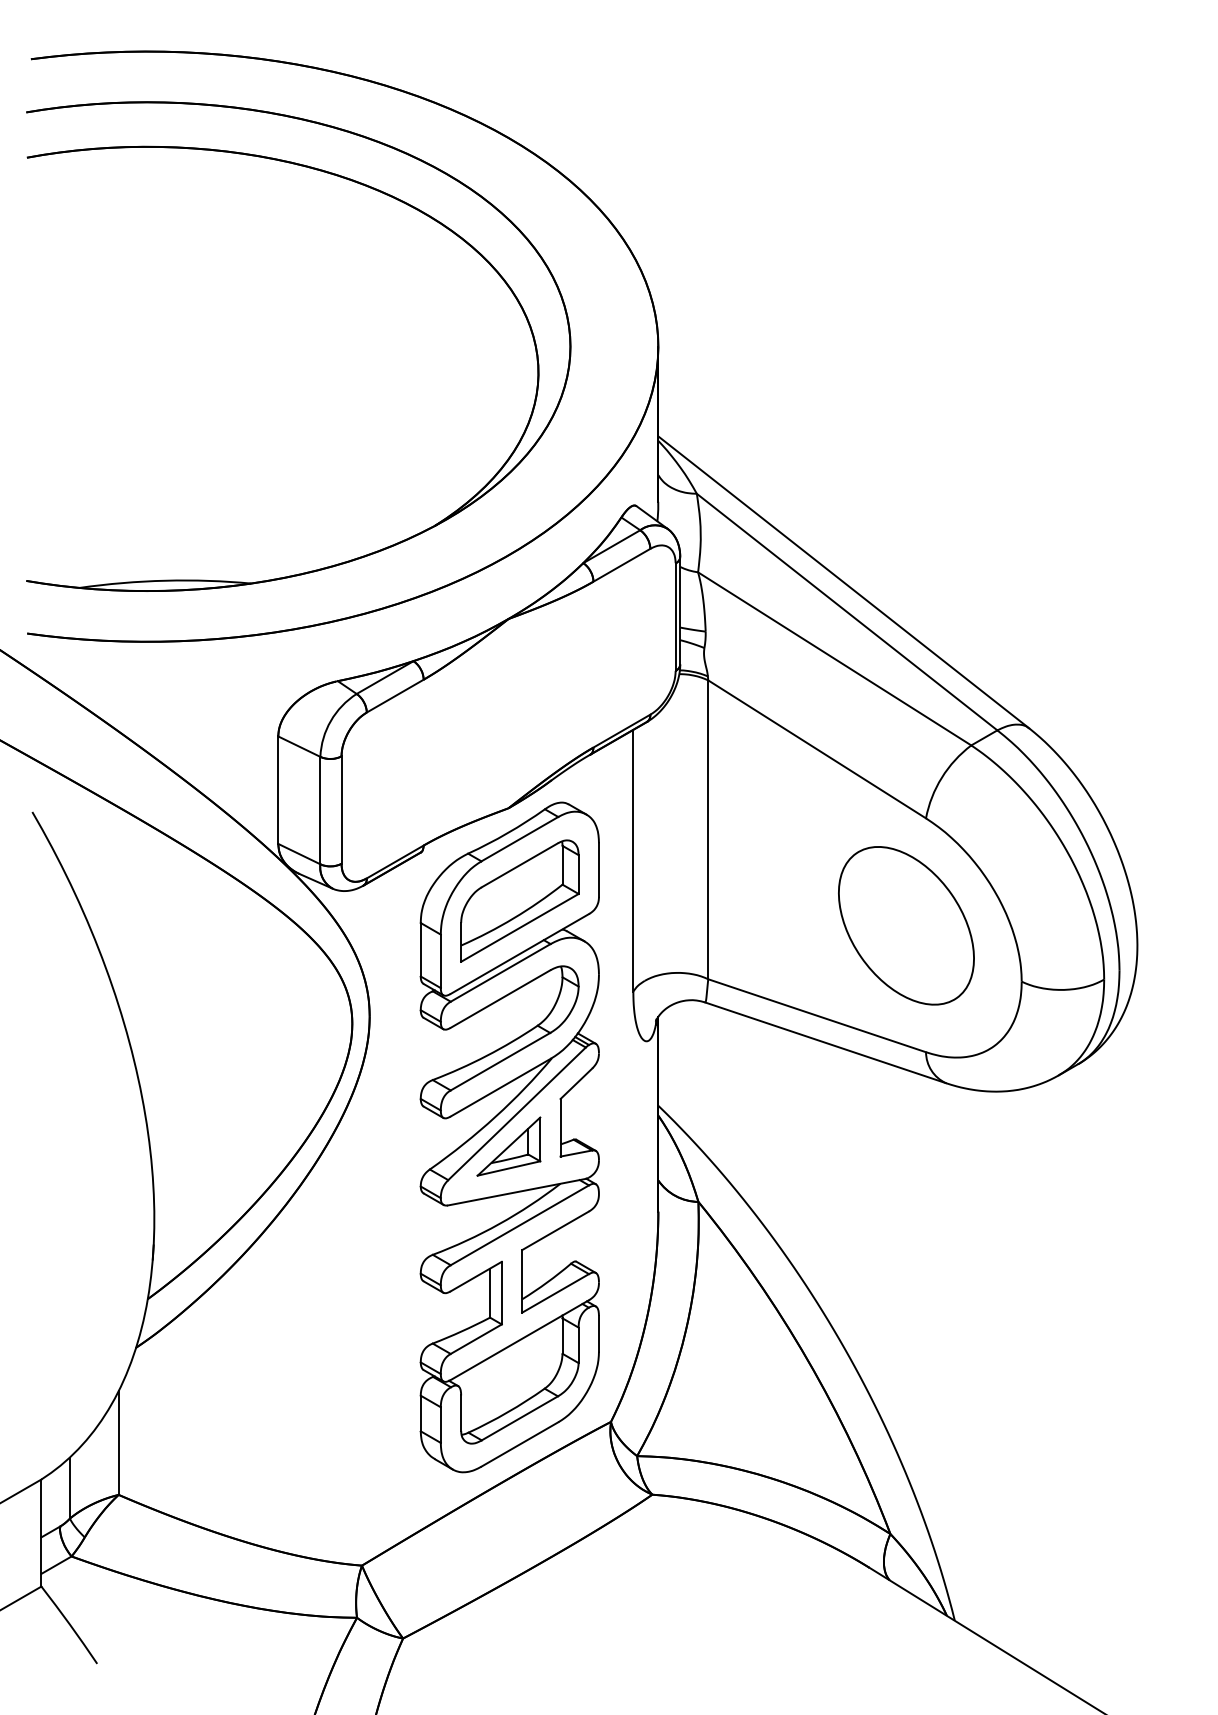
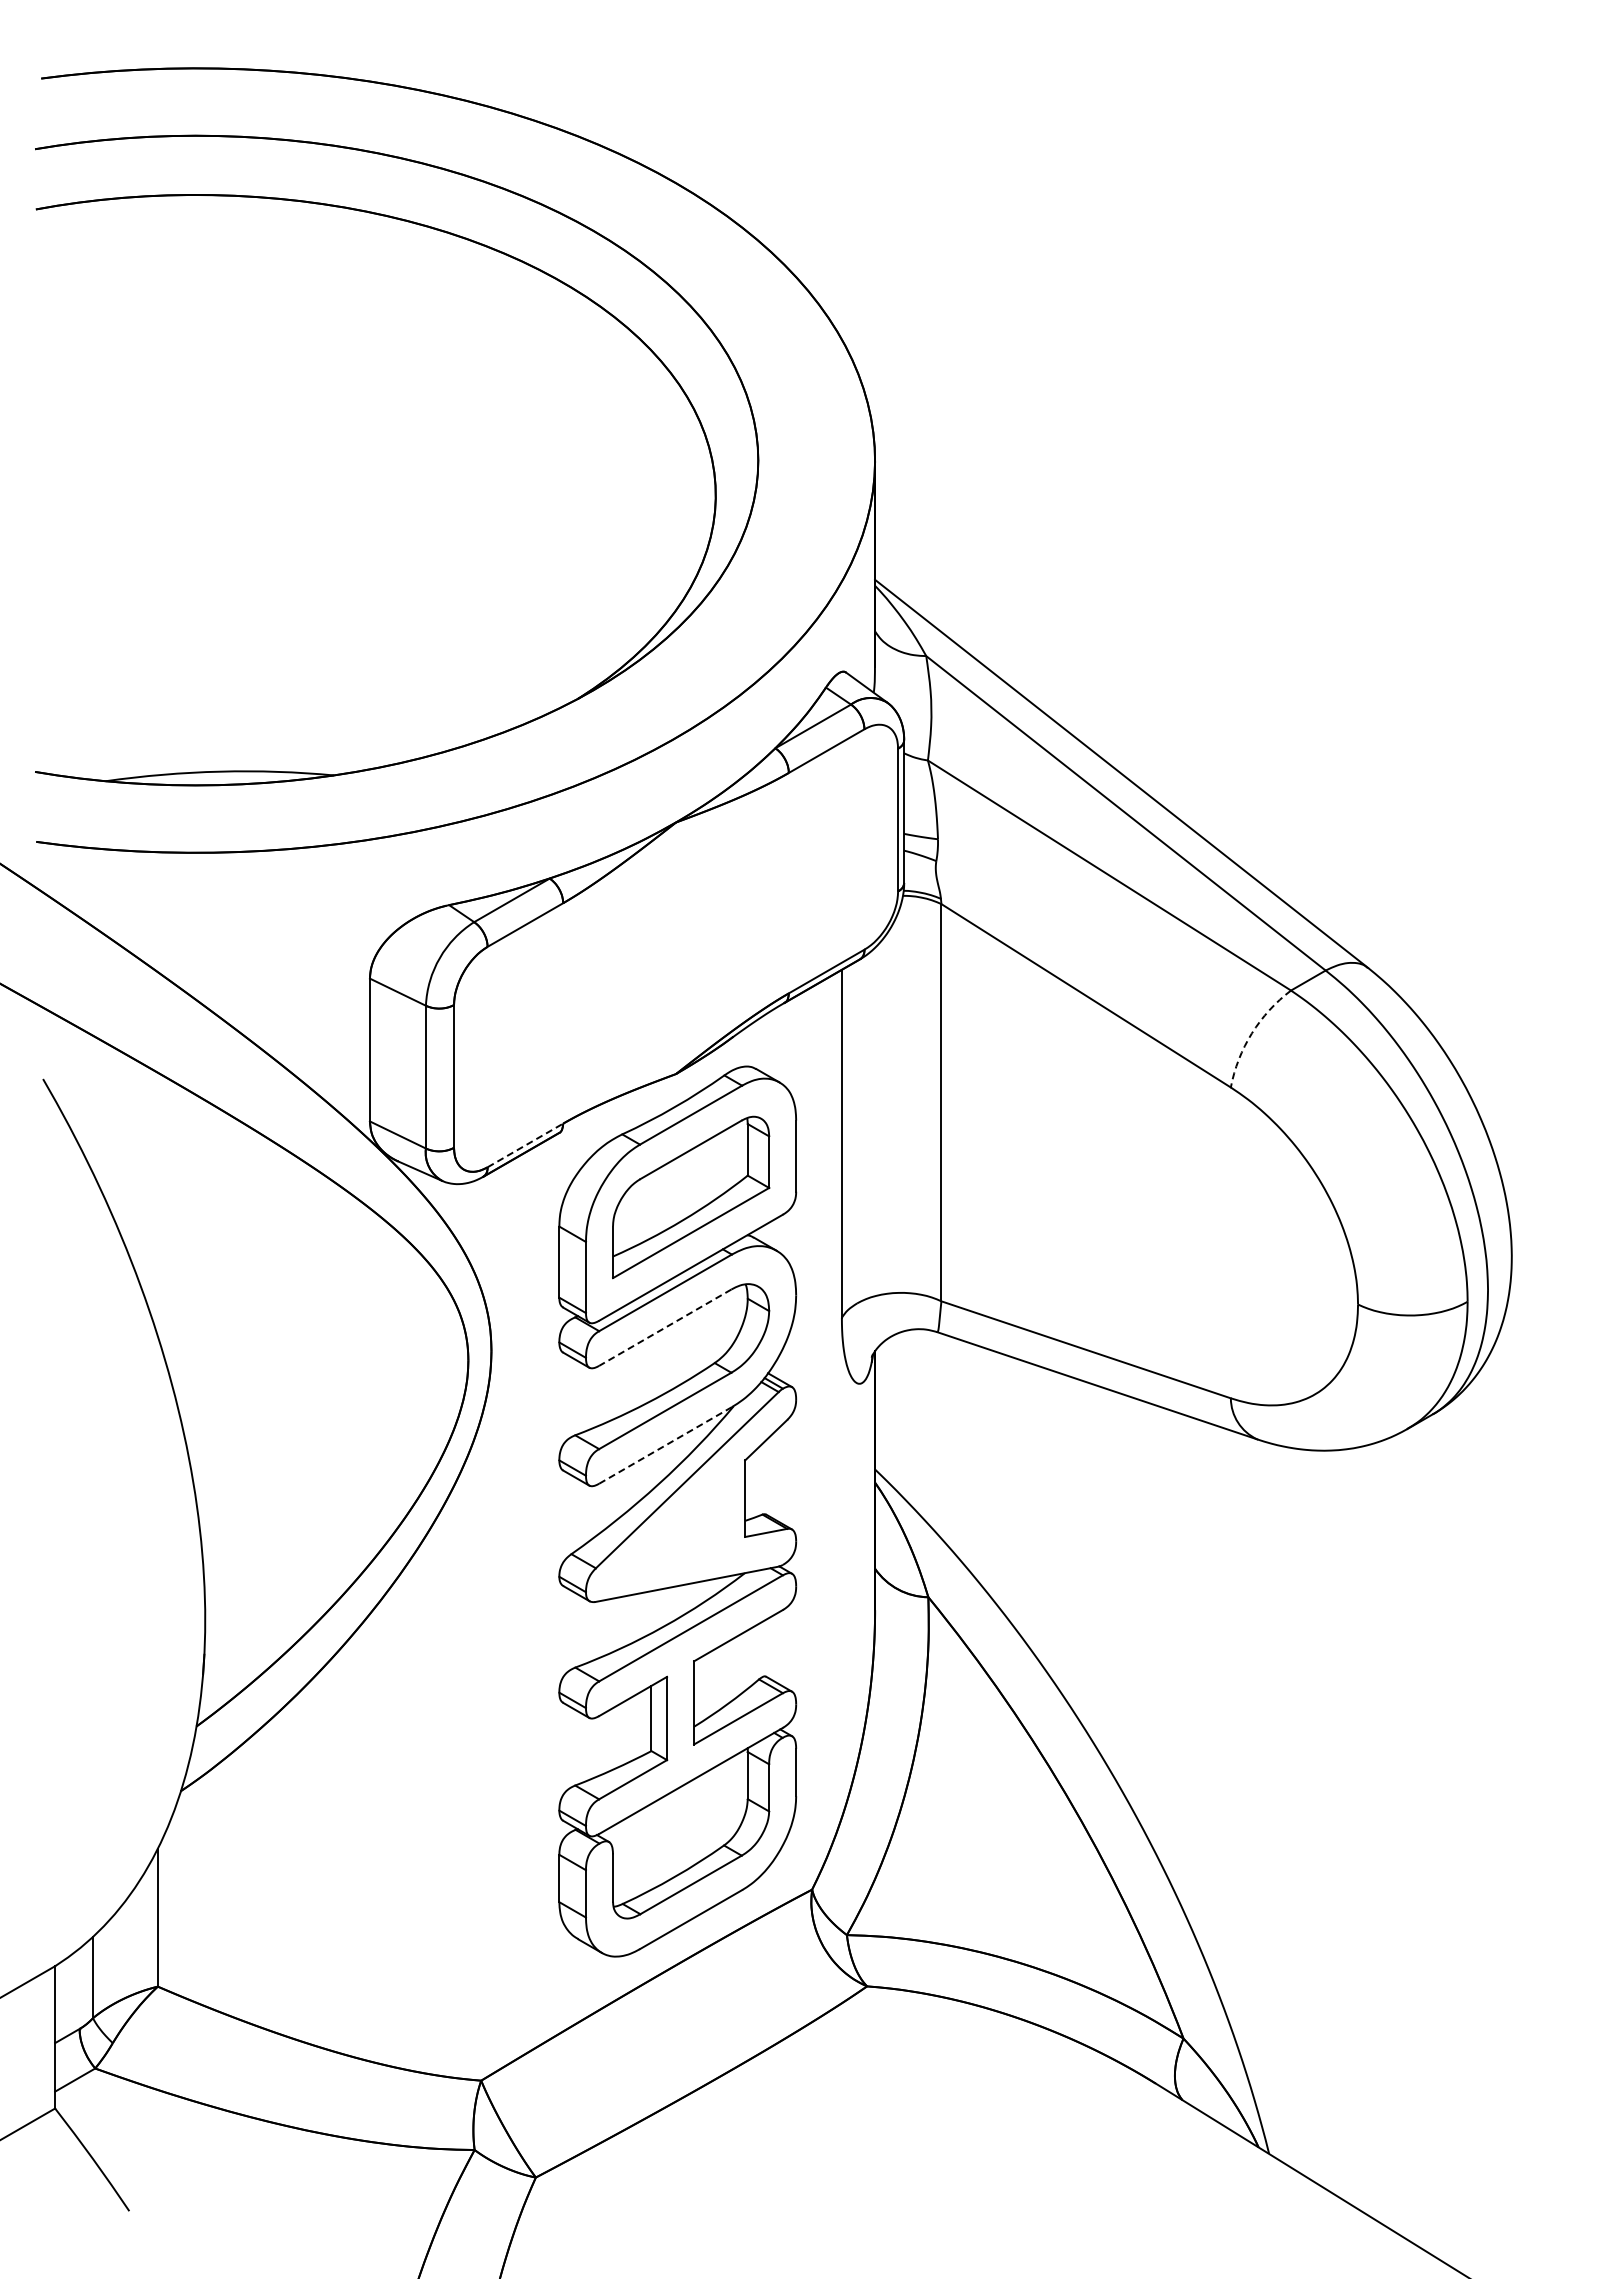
arc: (941, 777) -> (1251, 1033), solid -> dashed
line: (395, 862) -> (525, 1145), solid -> dashed
part: (906, 925) -> (1204, 1229), removed
line: (499, 998) -> (664, 1327), solid -> dashed
line: (500, 1087) -> (665, 1445), solid -> dashed
part: (508, 1146) -> (676, 1523), removed

